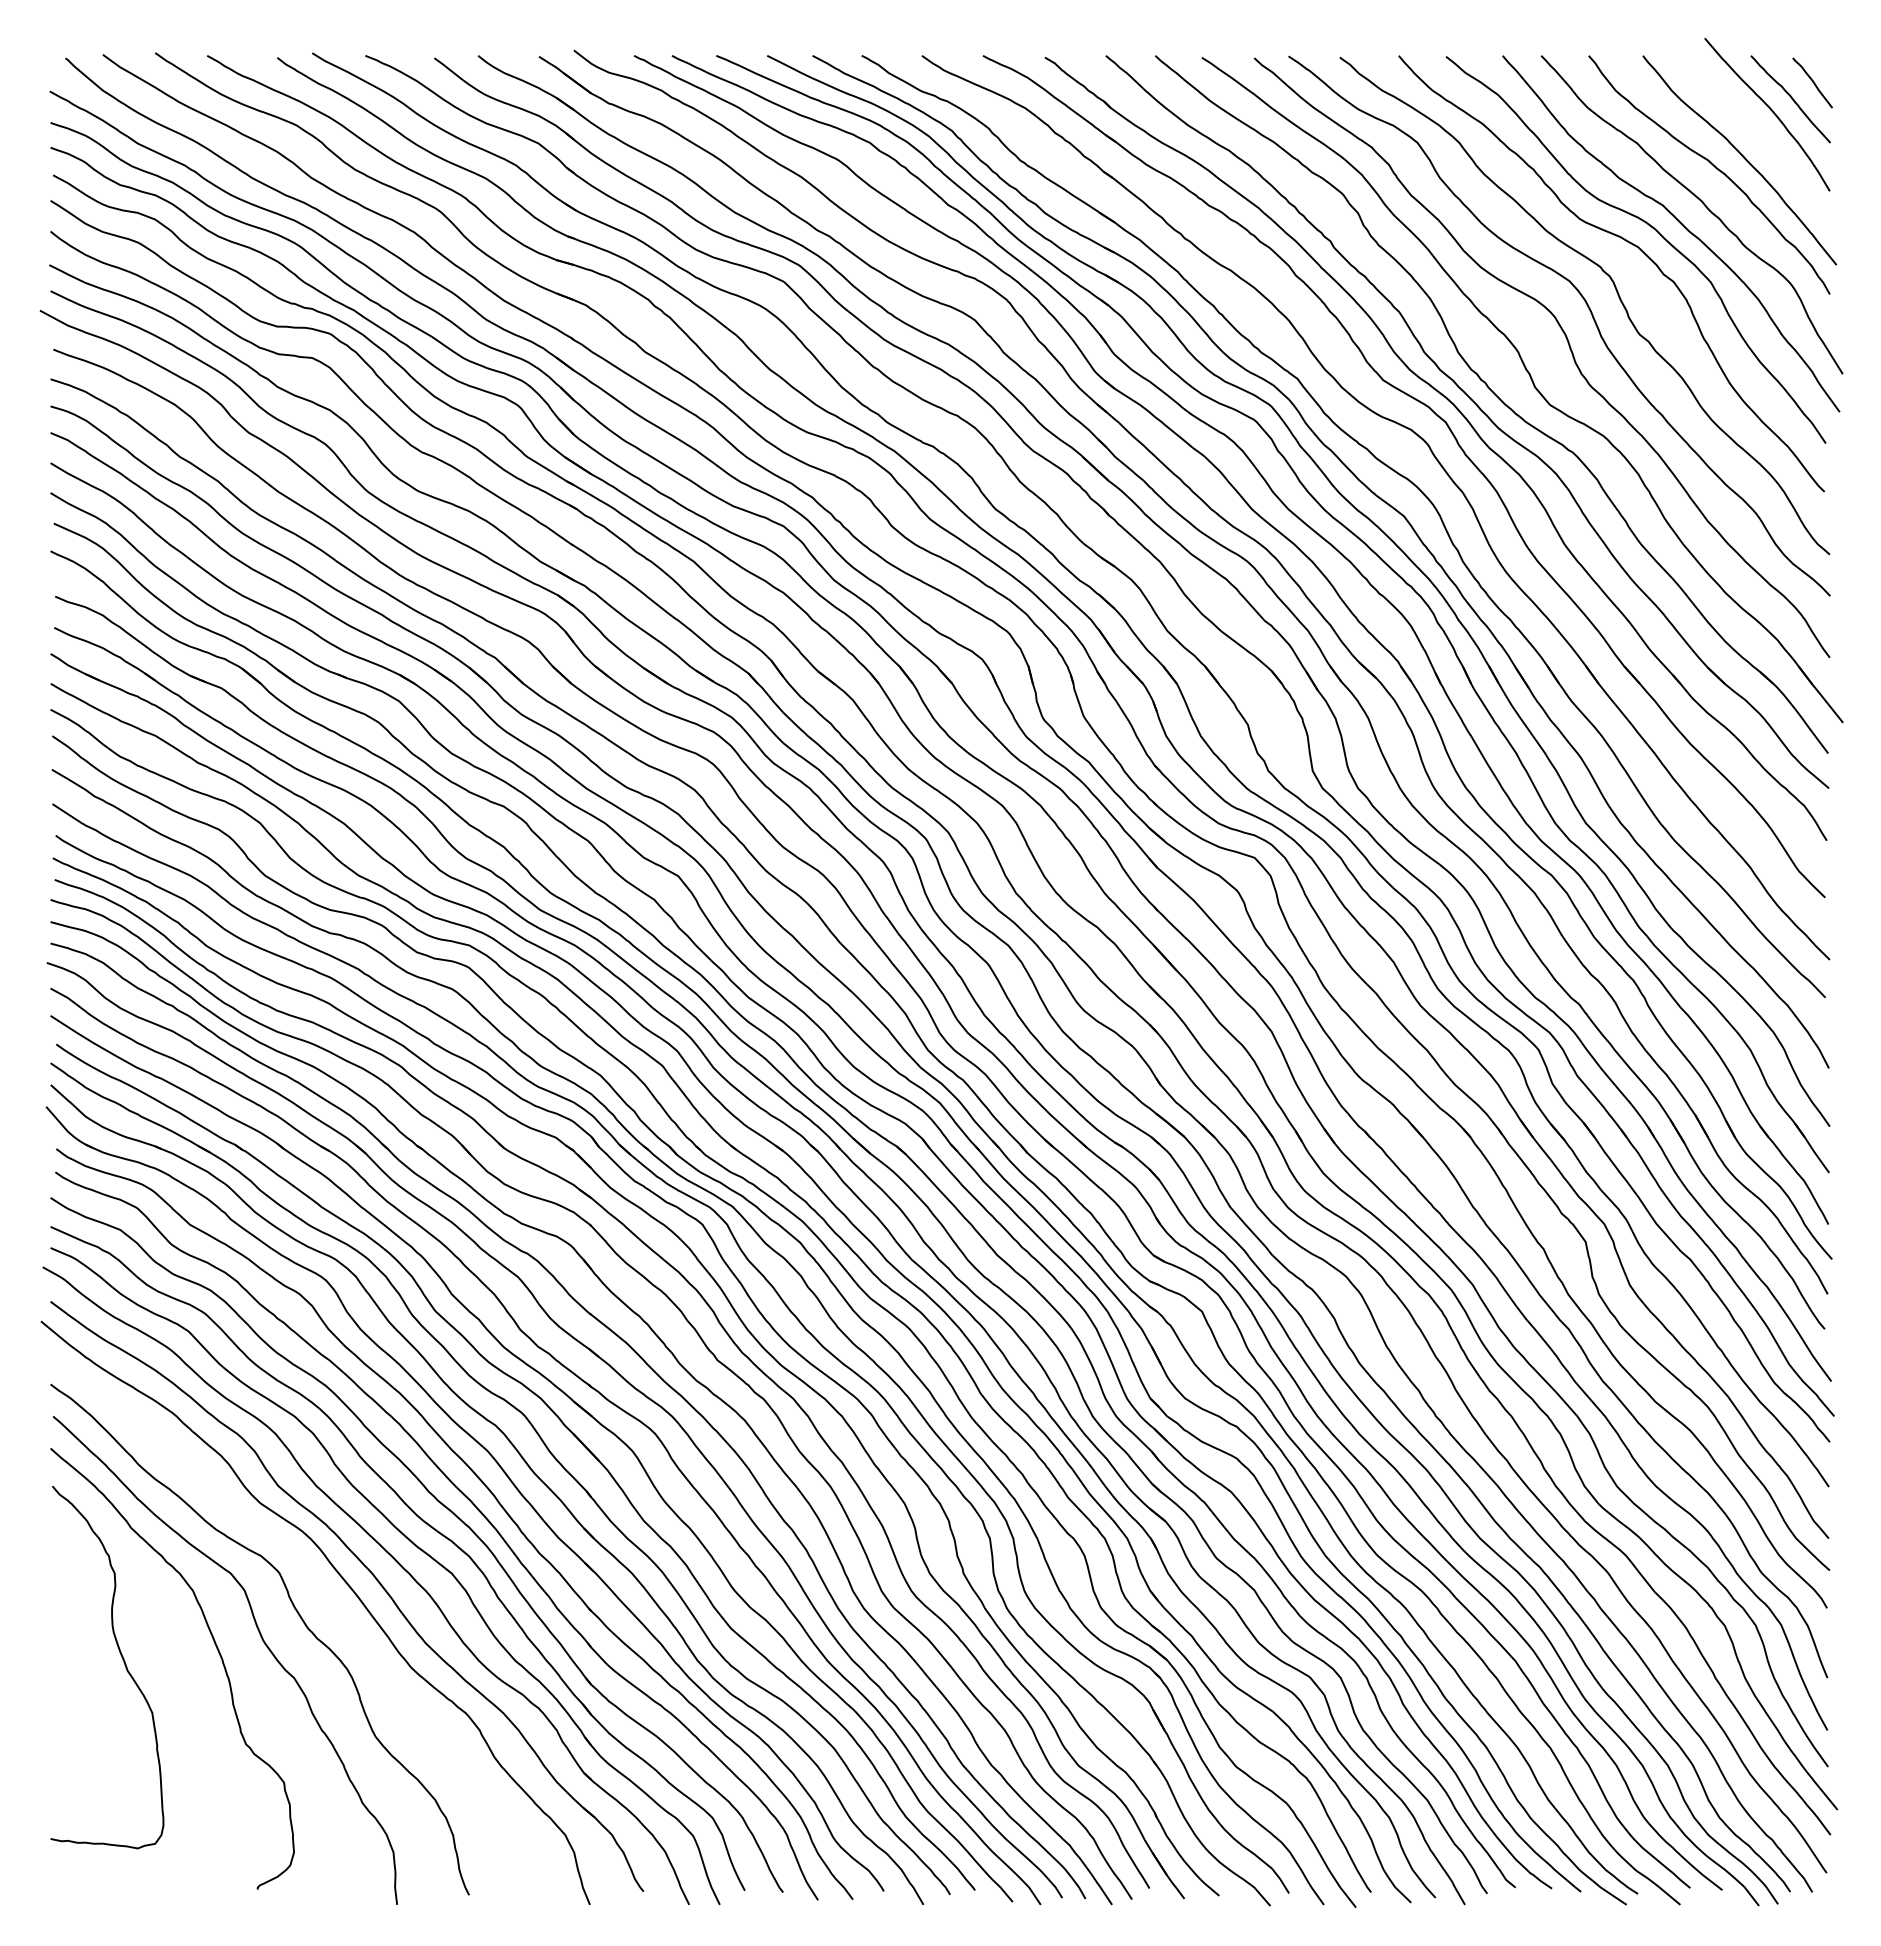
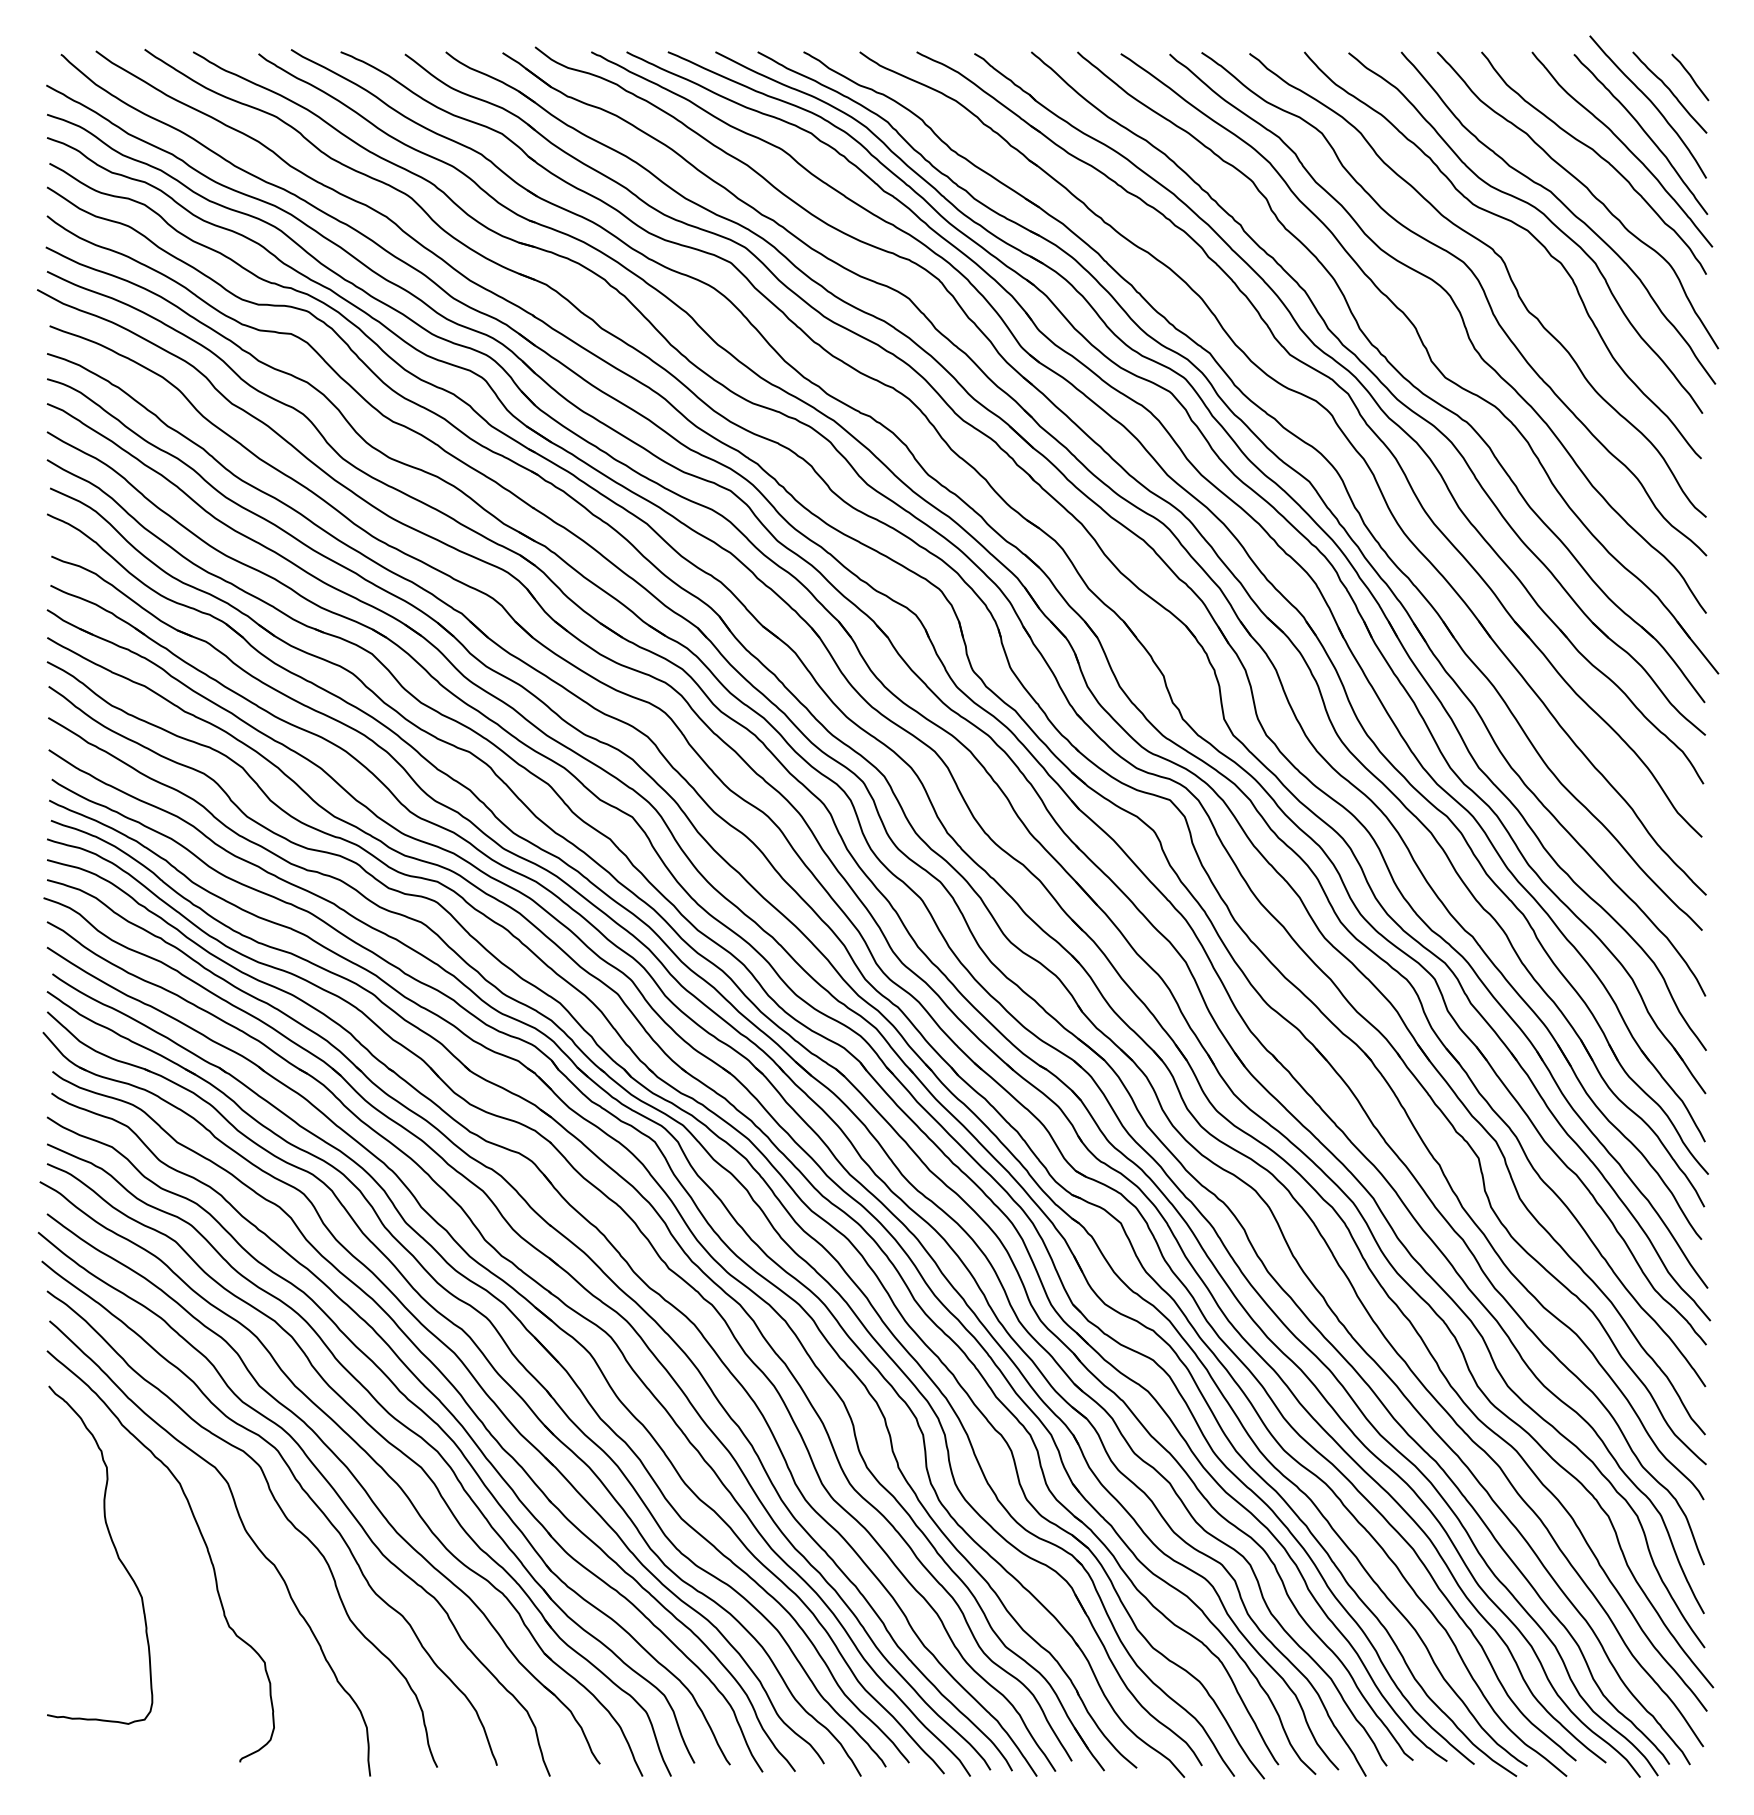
curve: (1762, 141) -> (1643, 132), added
curve: (322, 1595) -> (300, 1488), added

